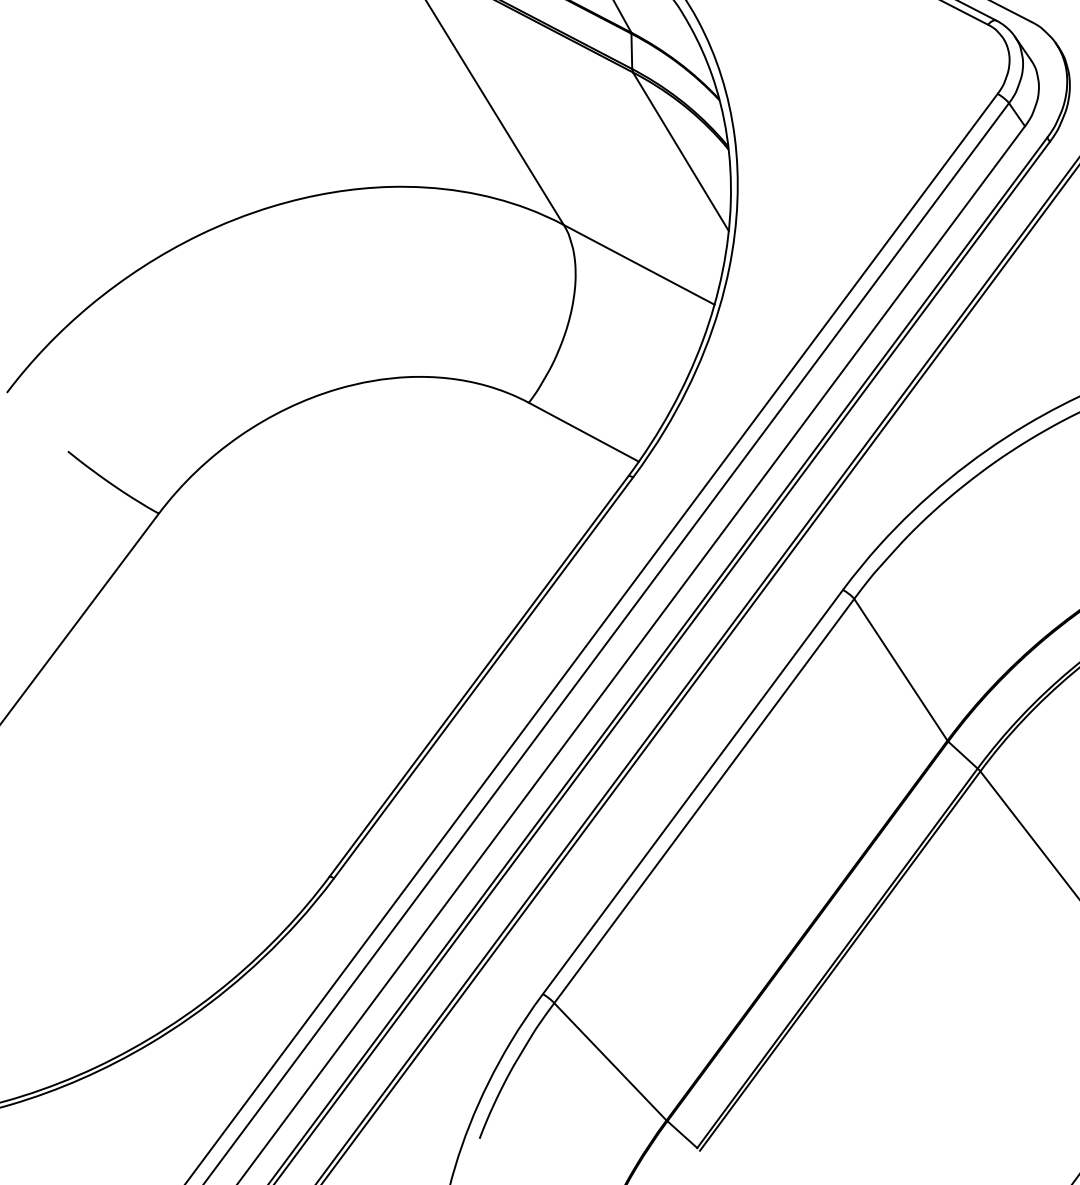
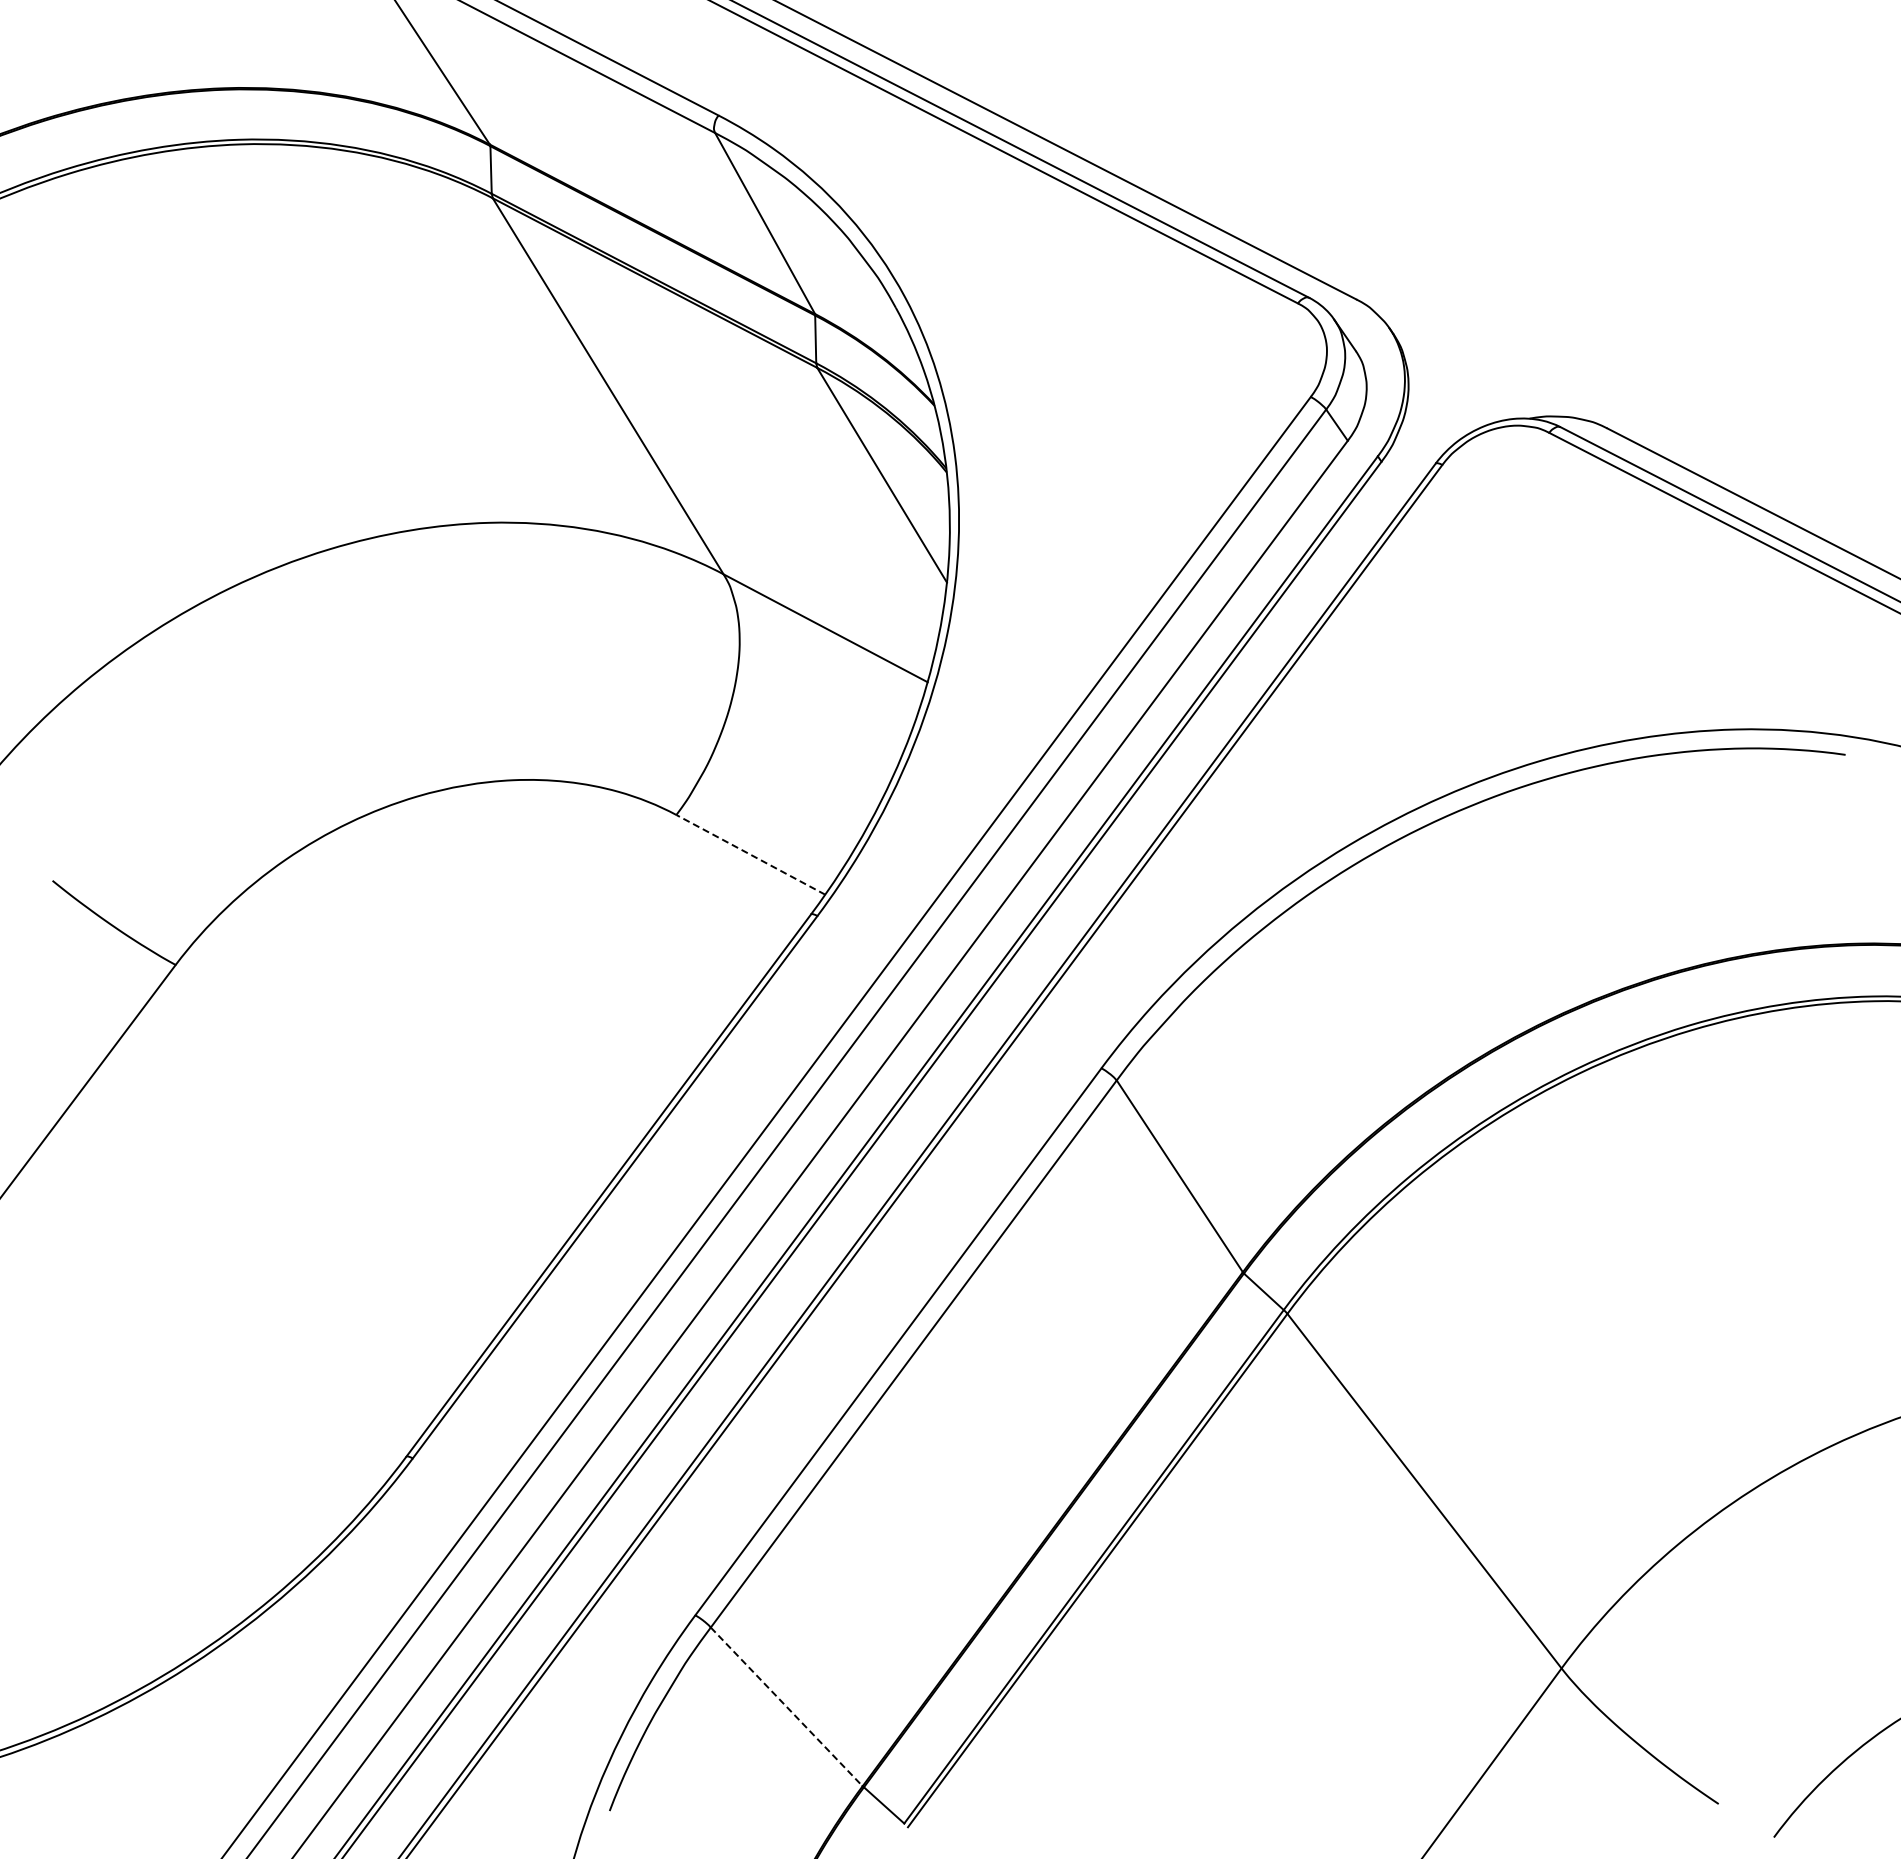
line: (583, 431) -> (750, 854), solid -> dashed
line: (610, 1061) -> (786, 1706), solid -> dashed

